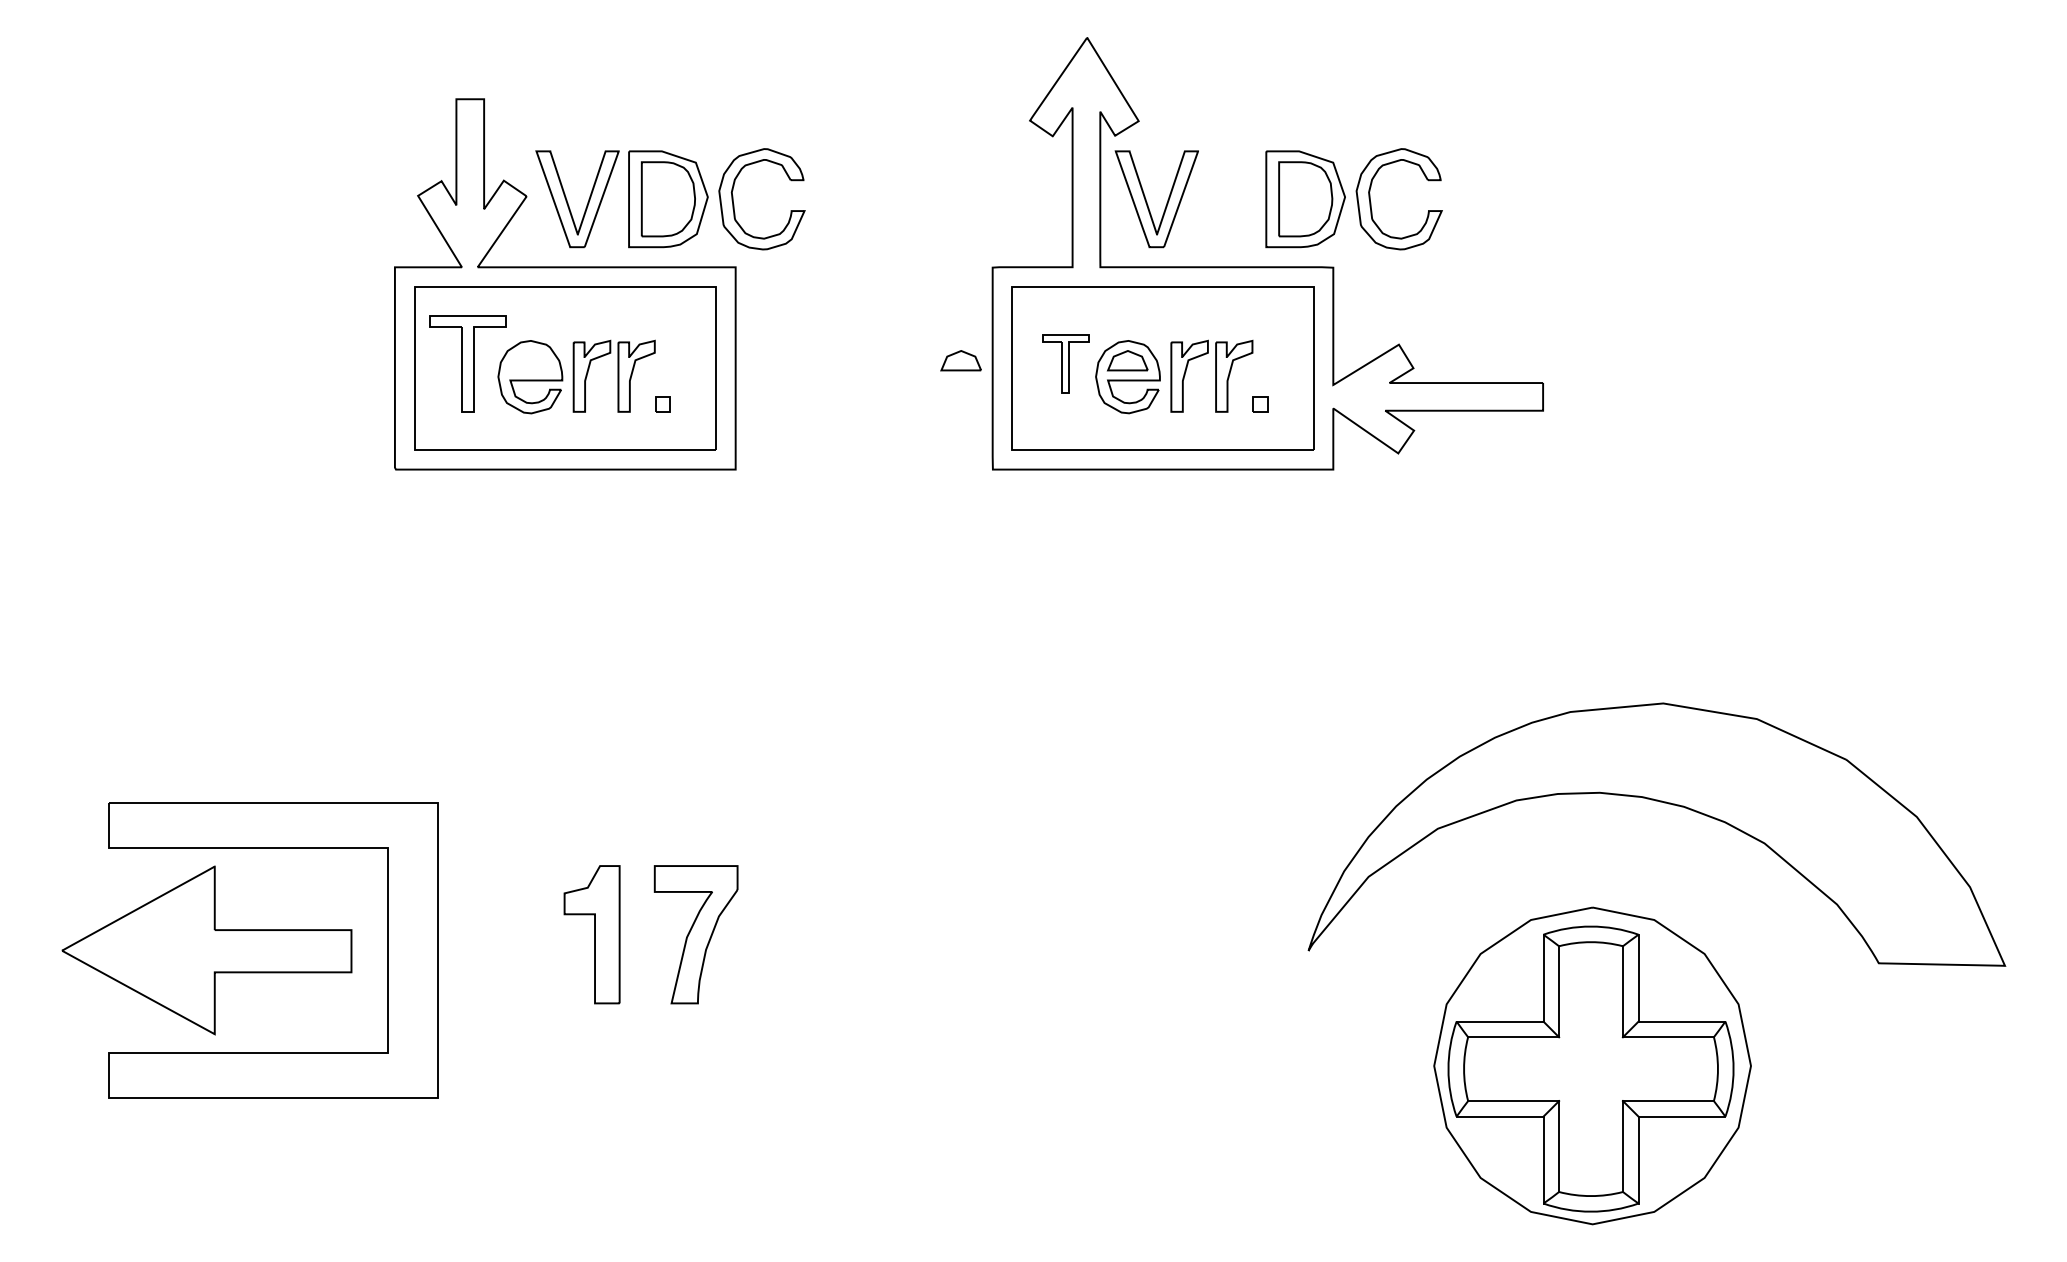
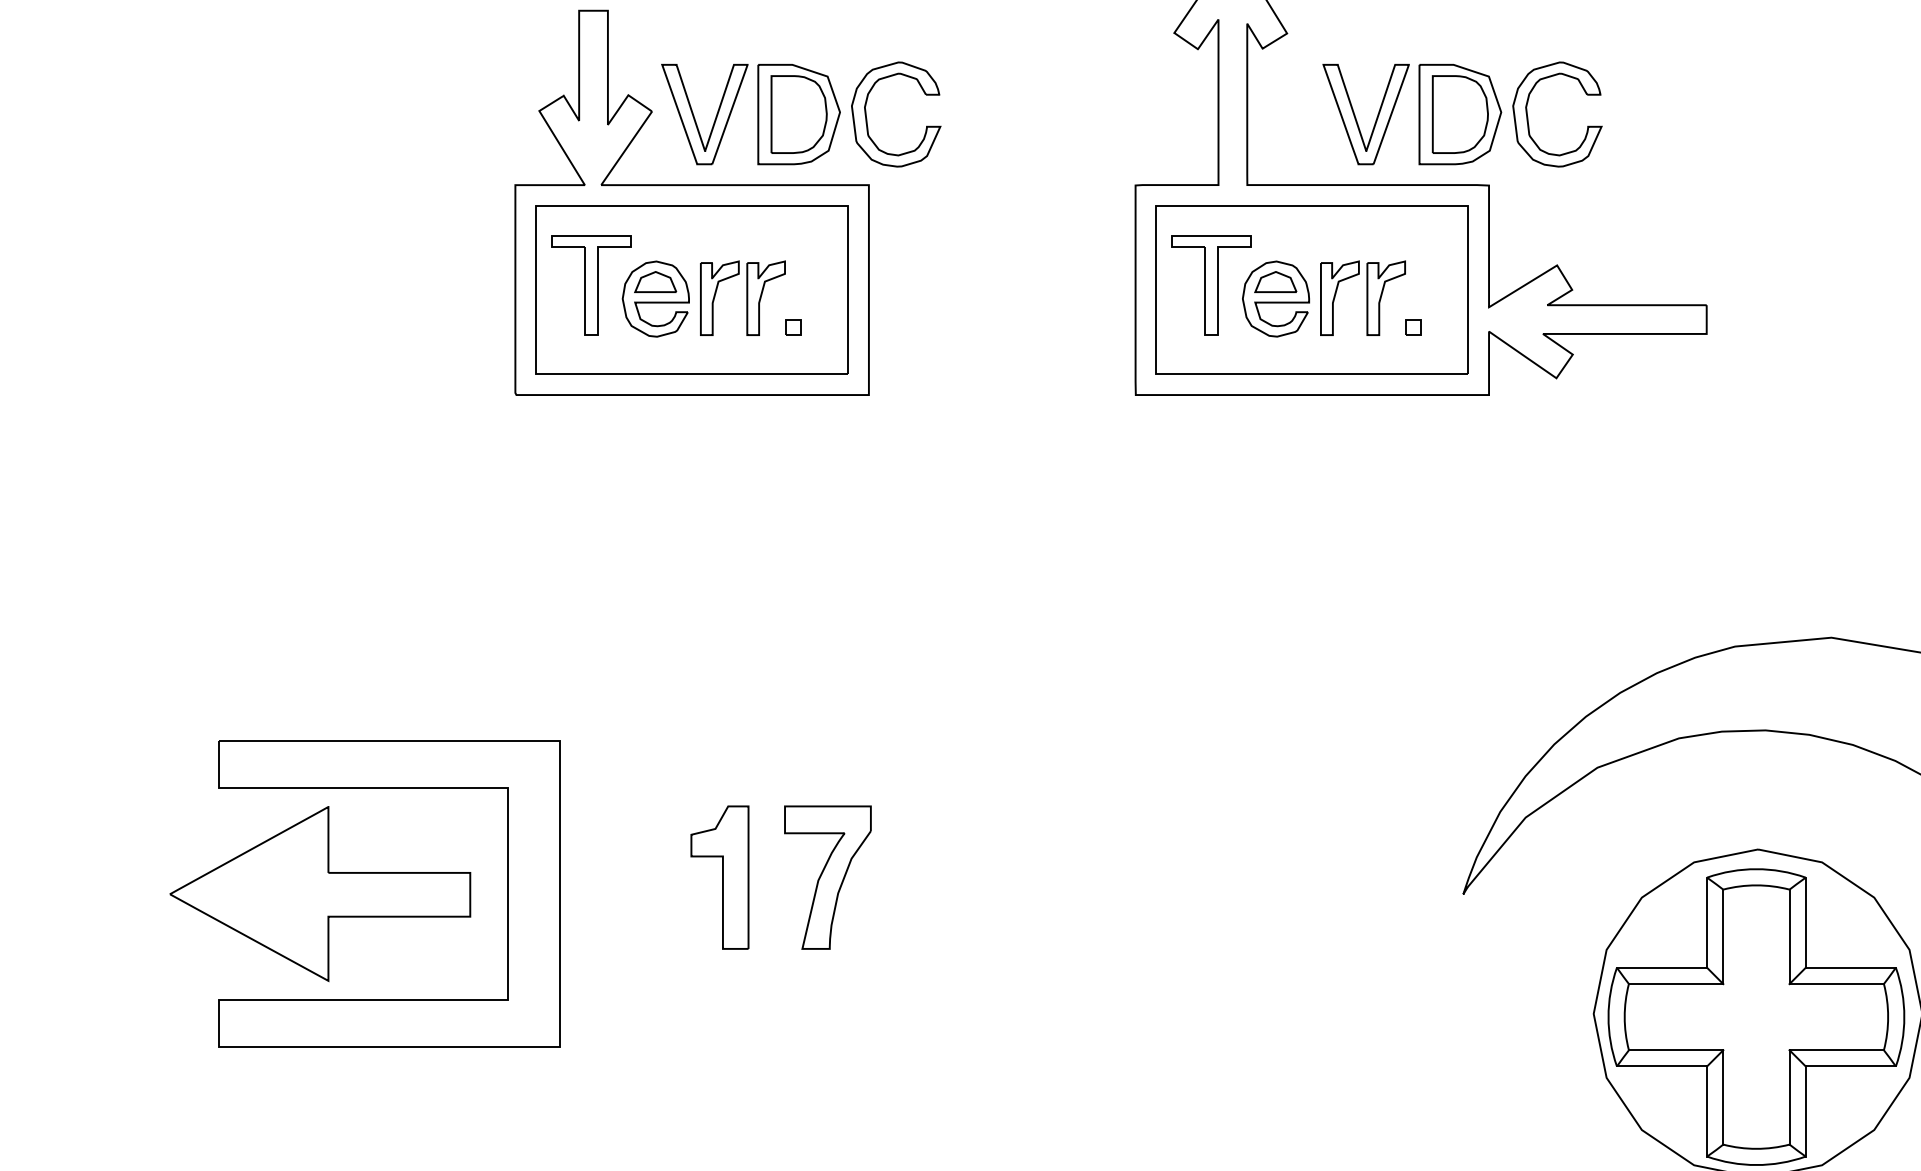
part: (1147, 202) -> (1356, 117), moved
part: (960, 360) -> (654, 281), moved
part: (1065, 363) -> (1211, 284), size x1.67

